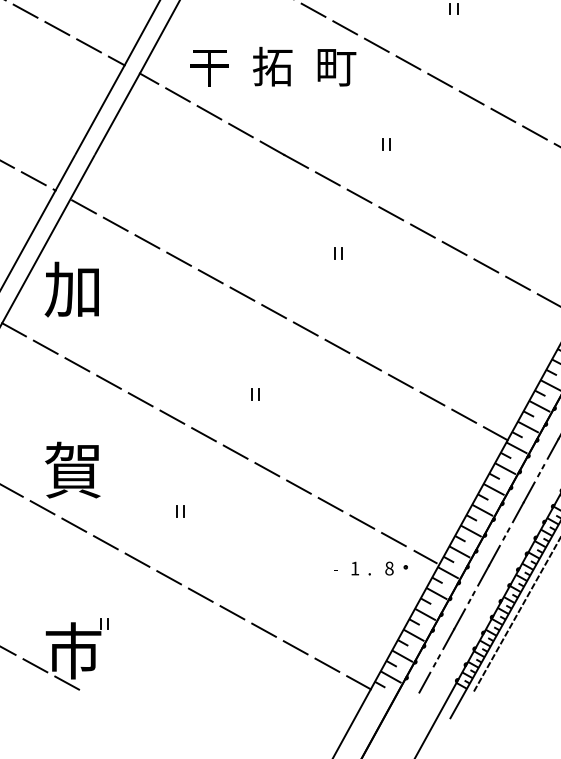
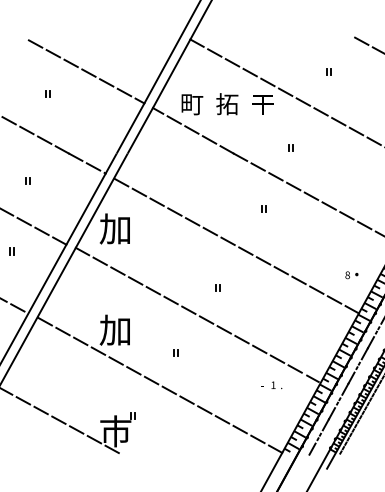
text: (210, 67) -> (192, 104), 干 -> 町
text: (337, 67) -> (263, 104), 町 -> 干
text: (71, 468) -> (114, 329), 賀 -> 加
part: (396, 568) -> (351, 275), moved

